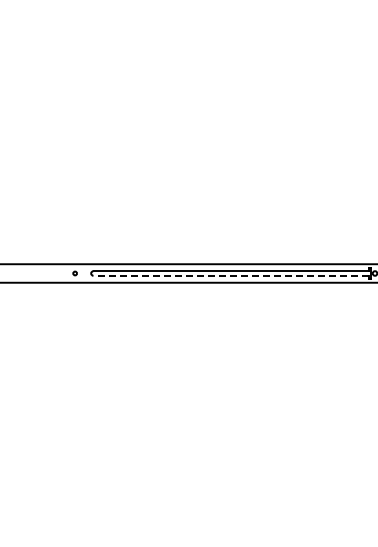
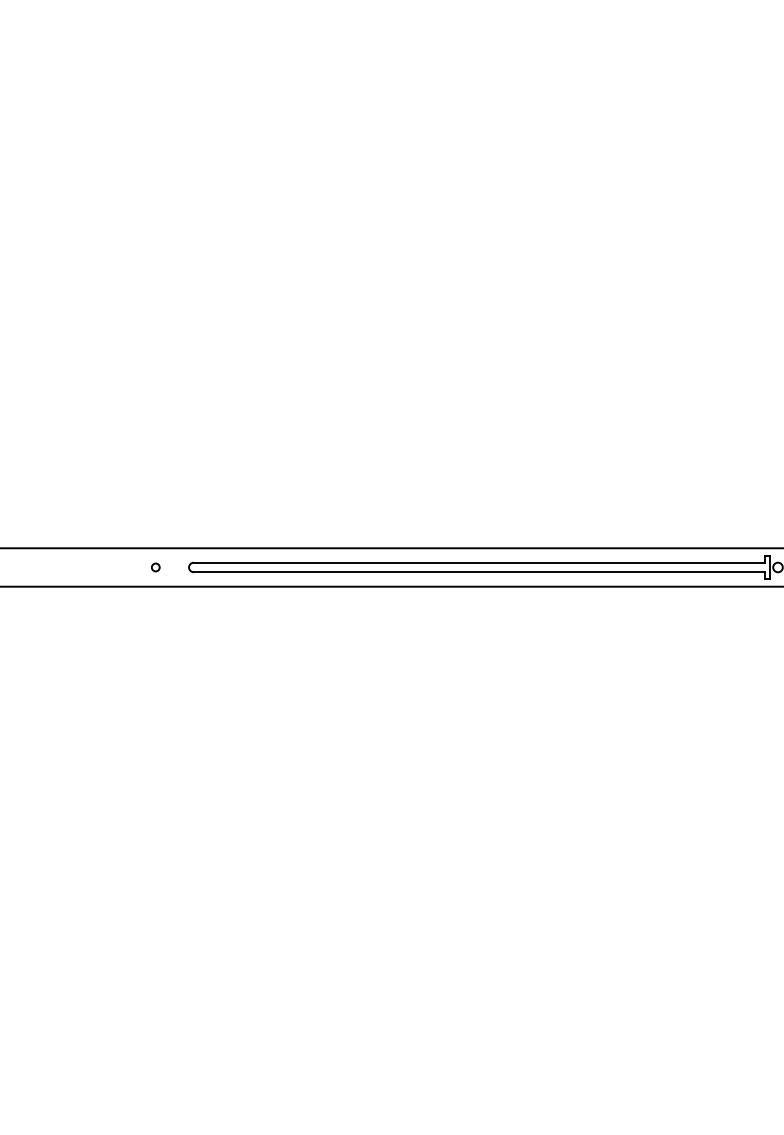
line: (231, 275) -> (480, 571), dashed -> solid

